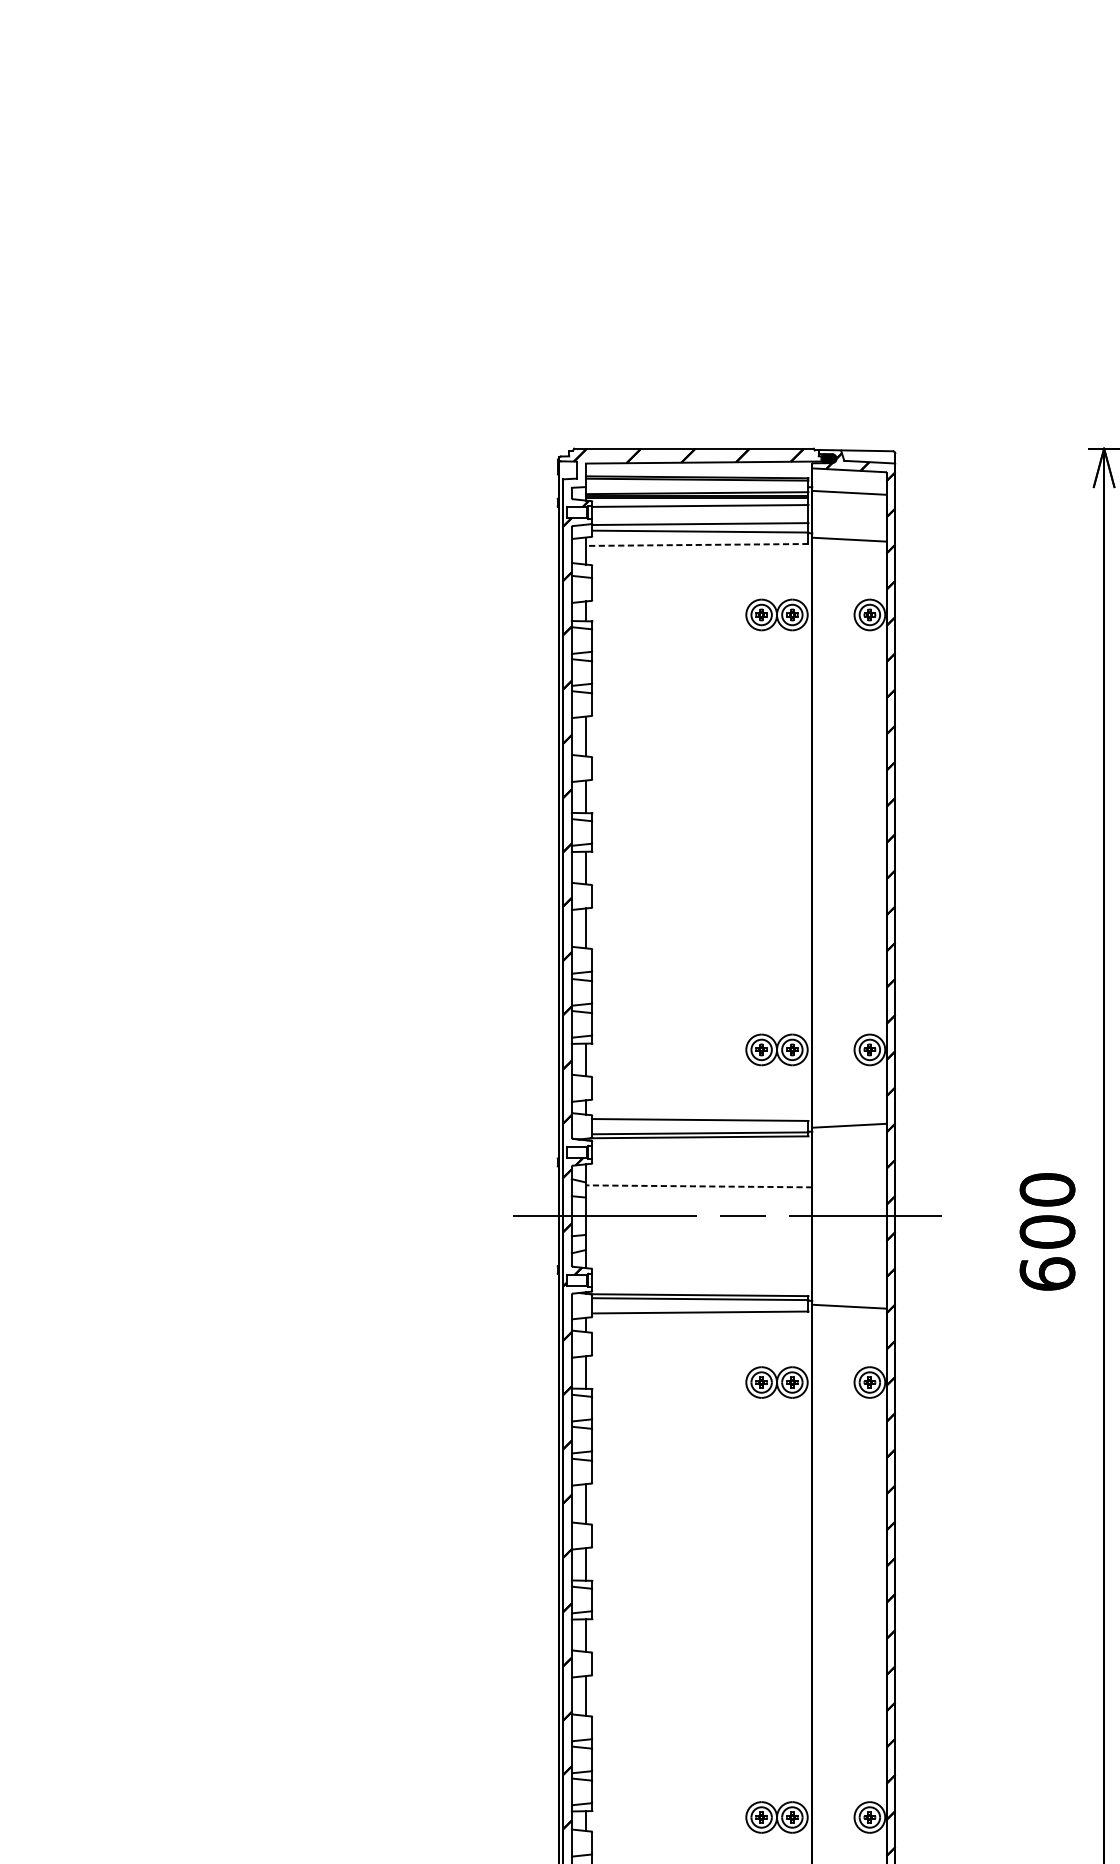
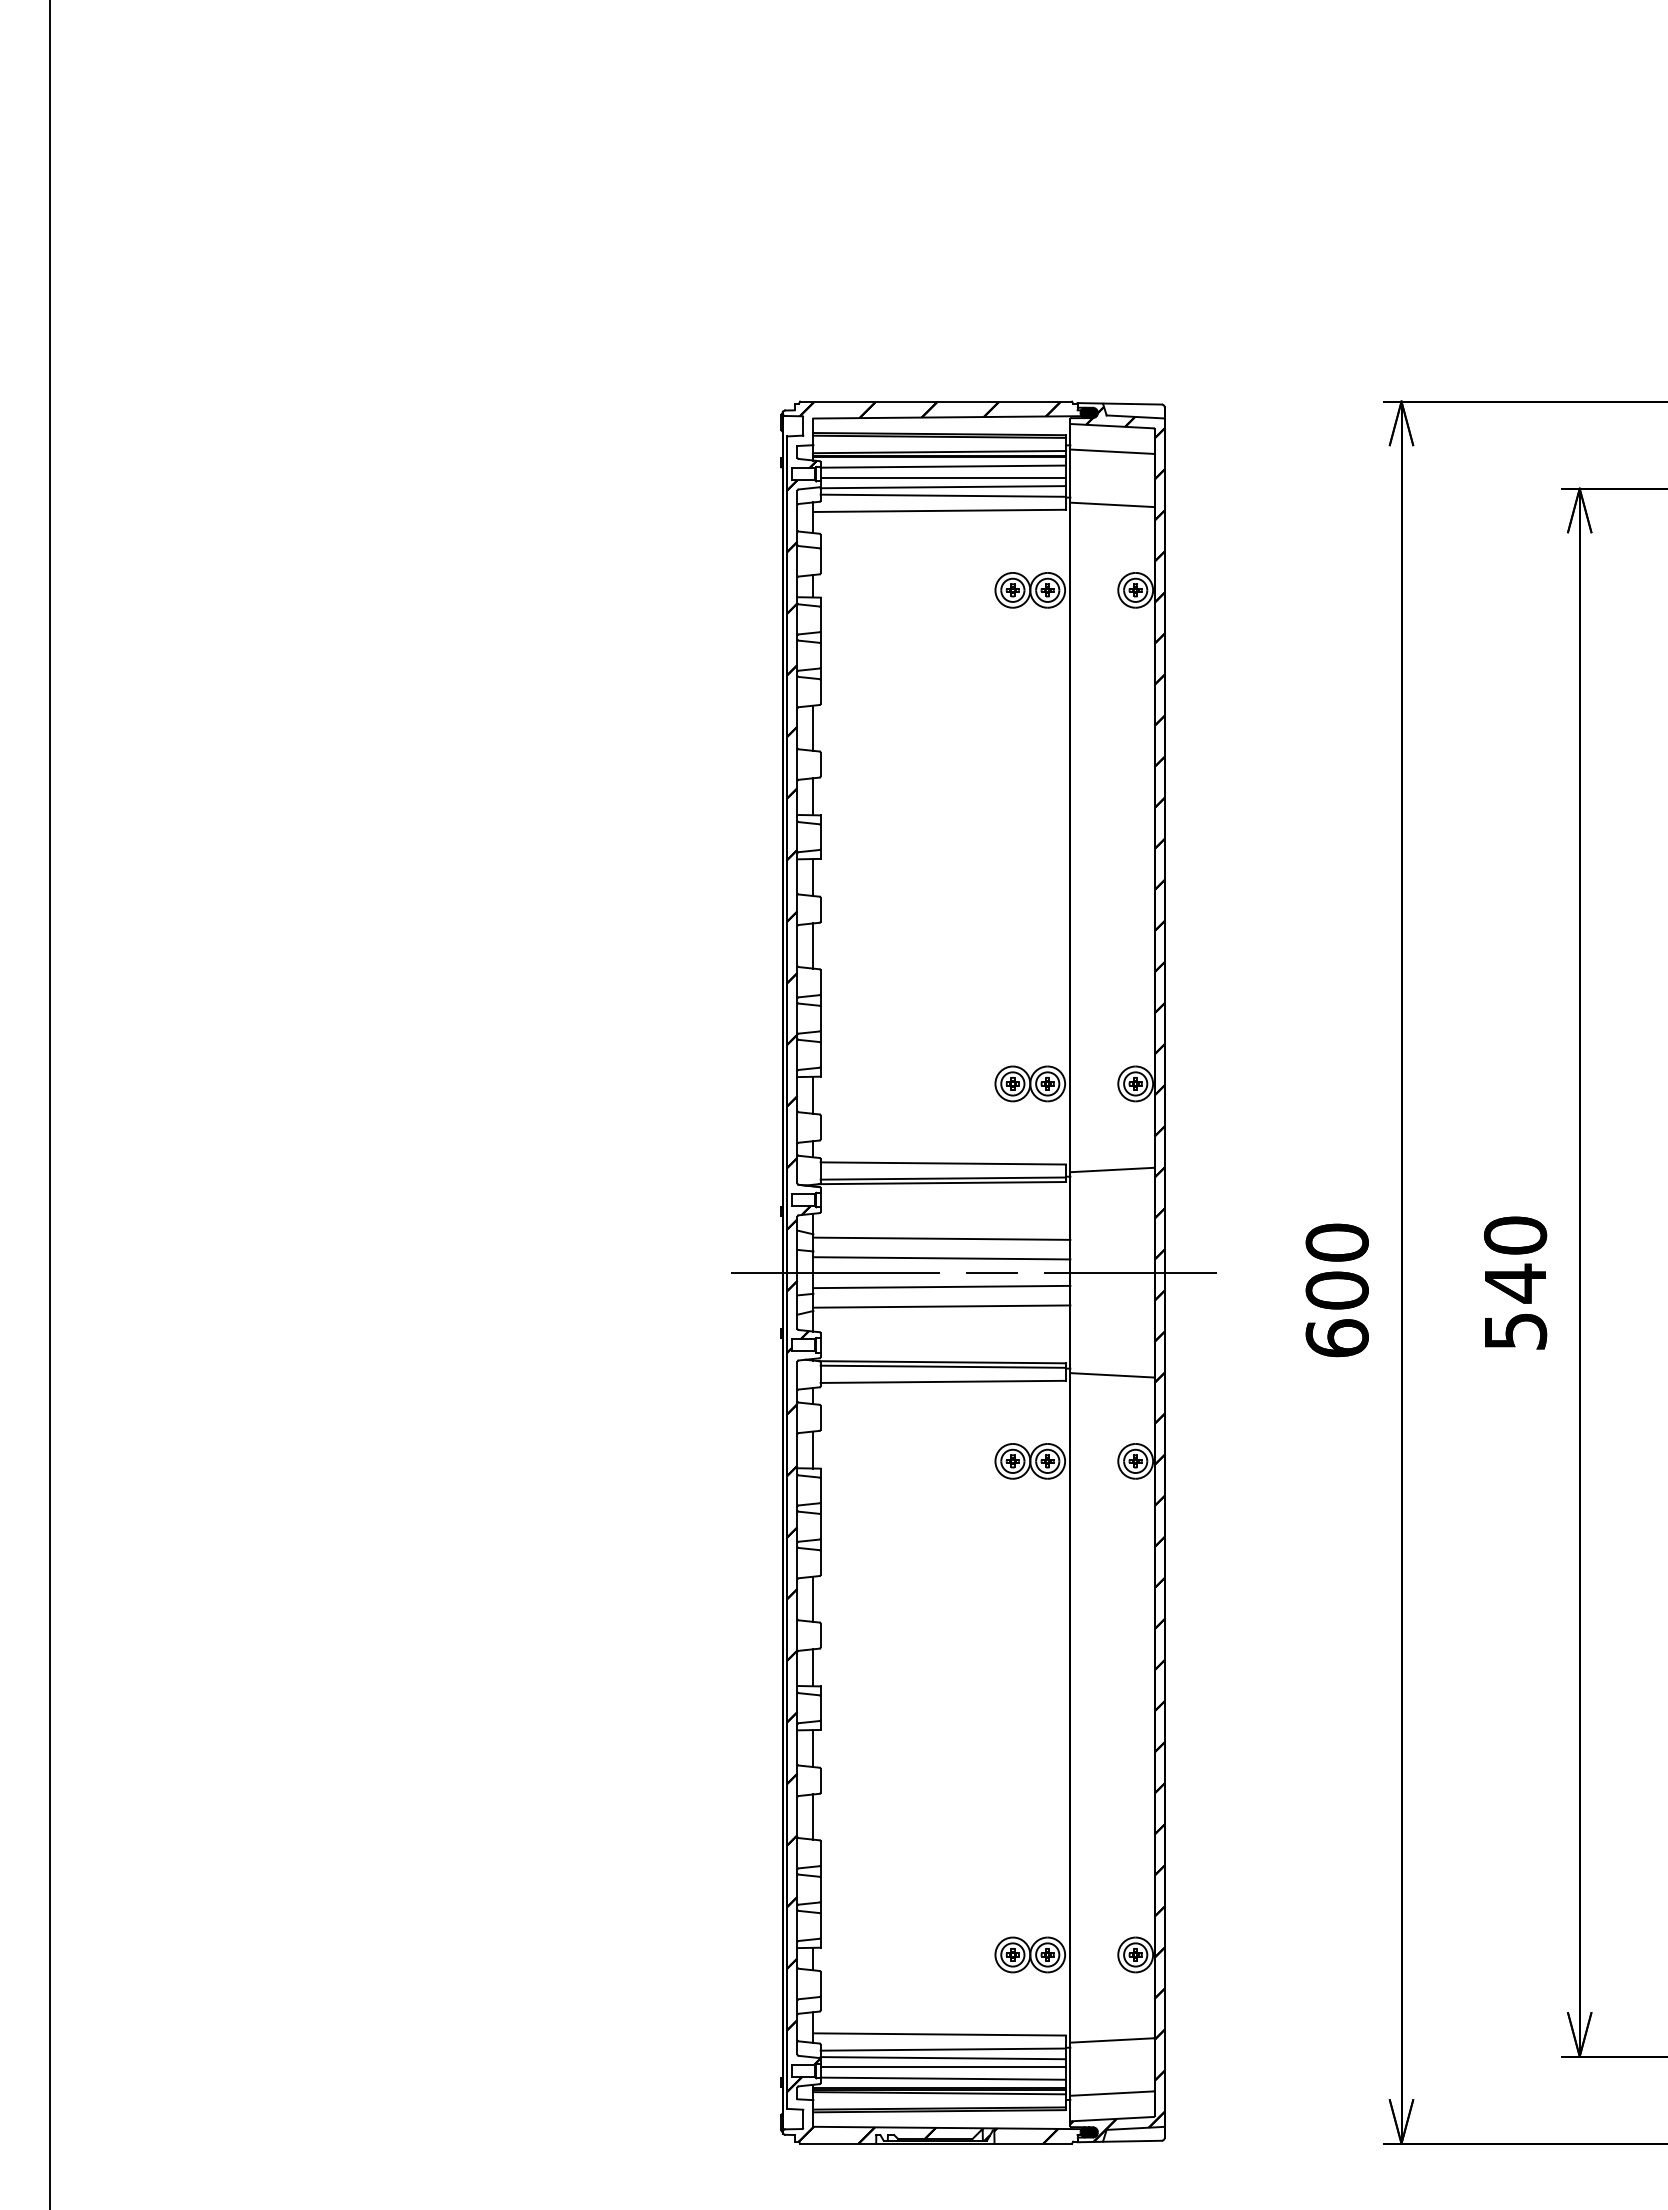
line: (700, 515) -> (943, 477), added
line: (697, 544) -> (939, 510), dashed -> solid
line: (698, 1186) -> (941, 1238), dashed -> solid
line: (698, 1203) -> (941, 1258), added
line: (698, 1228) -> (941, 1286), added
line: (698, 1246) -> (941, 1306), added

